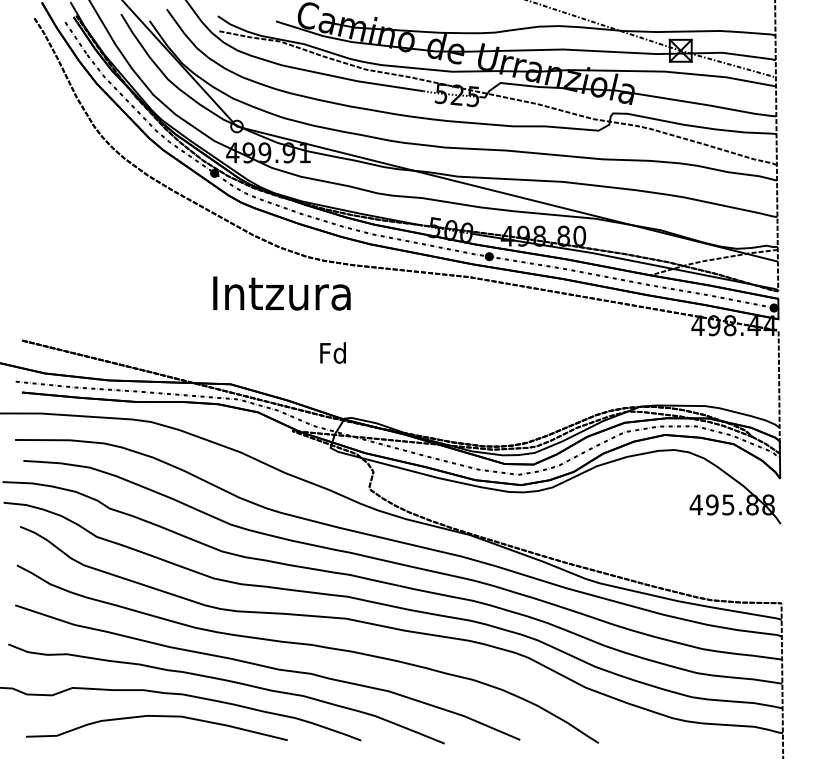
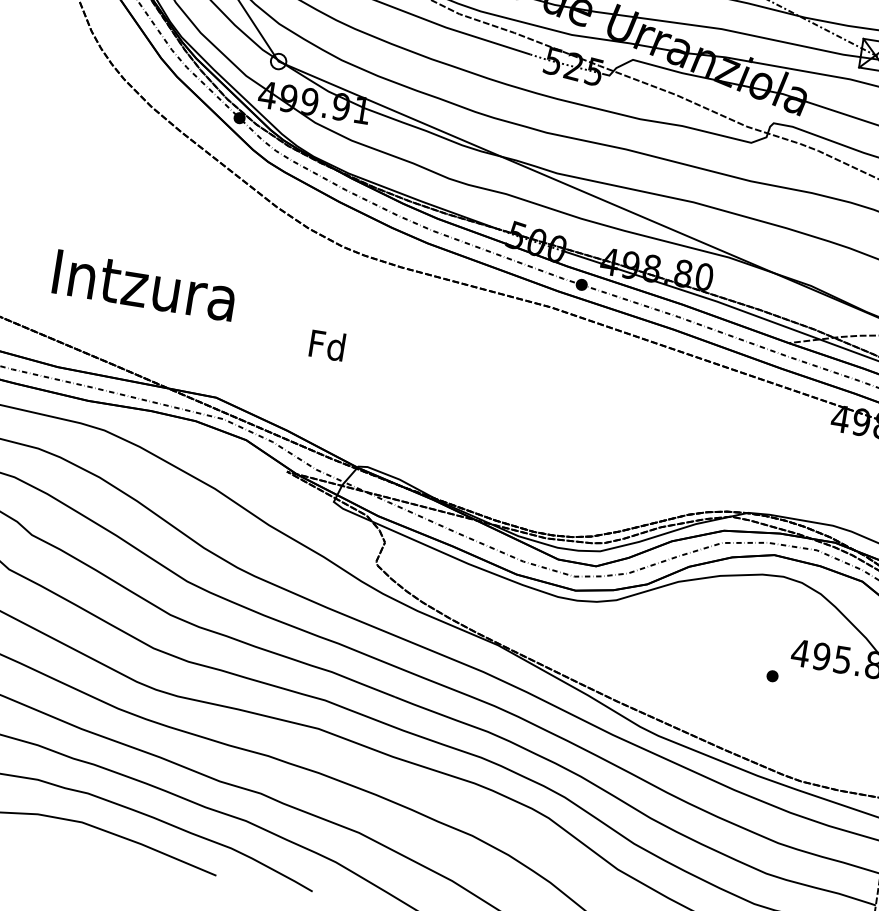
text: (281, 293) -> (144, 285), moved
text: (332, 352) -> (326, 344), moved
part: (677, 525) -> (771, 676), added

